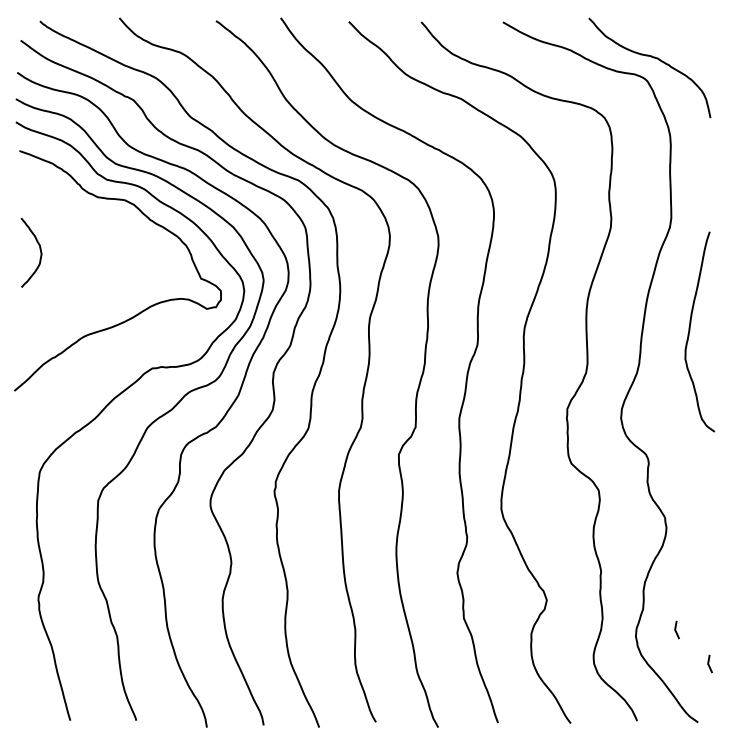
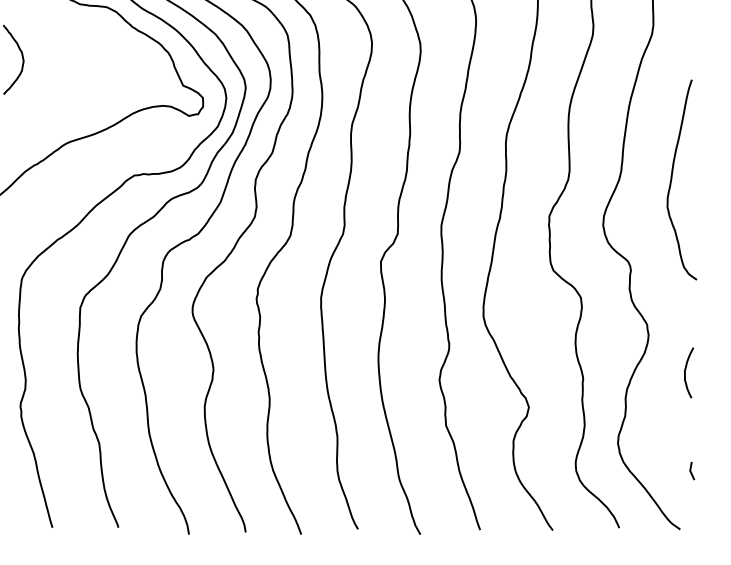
curve: (690, 331) -> (672, 179), moved
curve: (703, 565) -> (685, 372), added
line: (676, 629) -> (658, 436), removed

